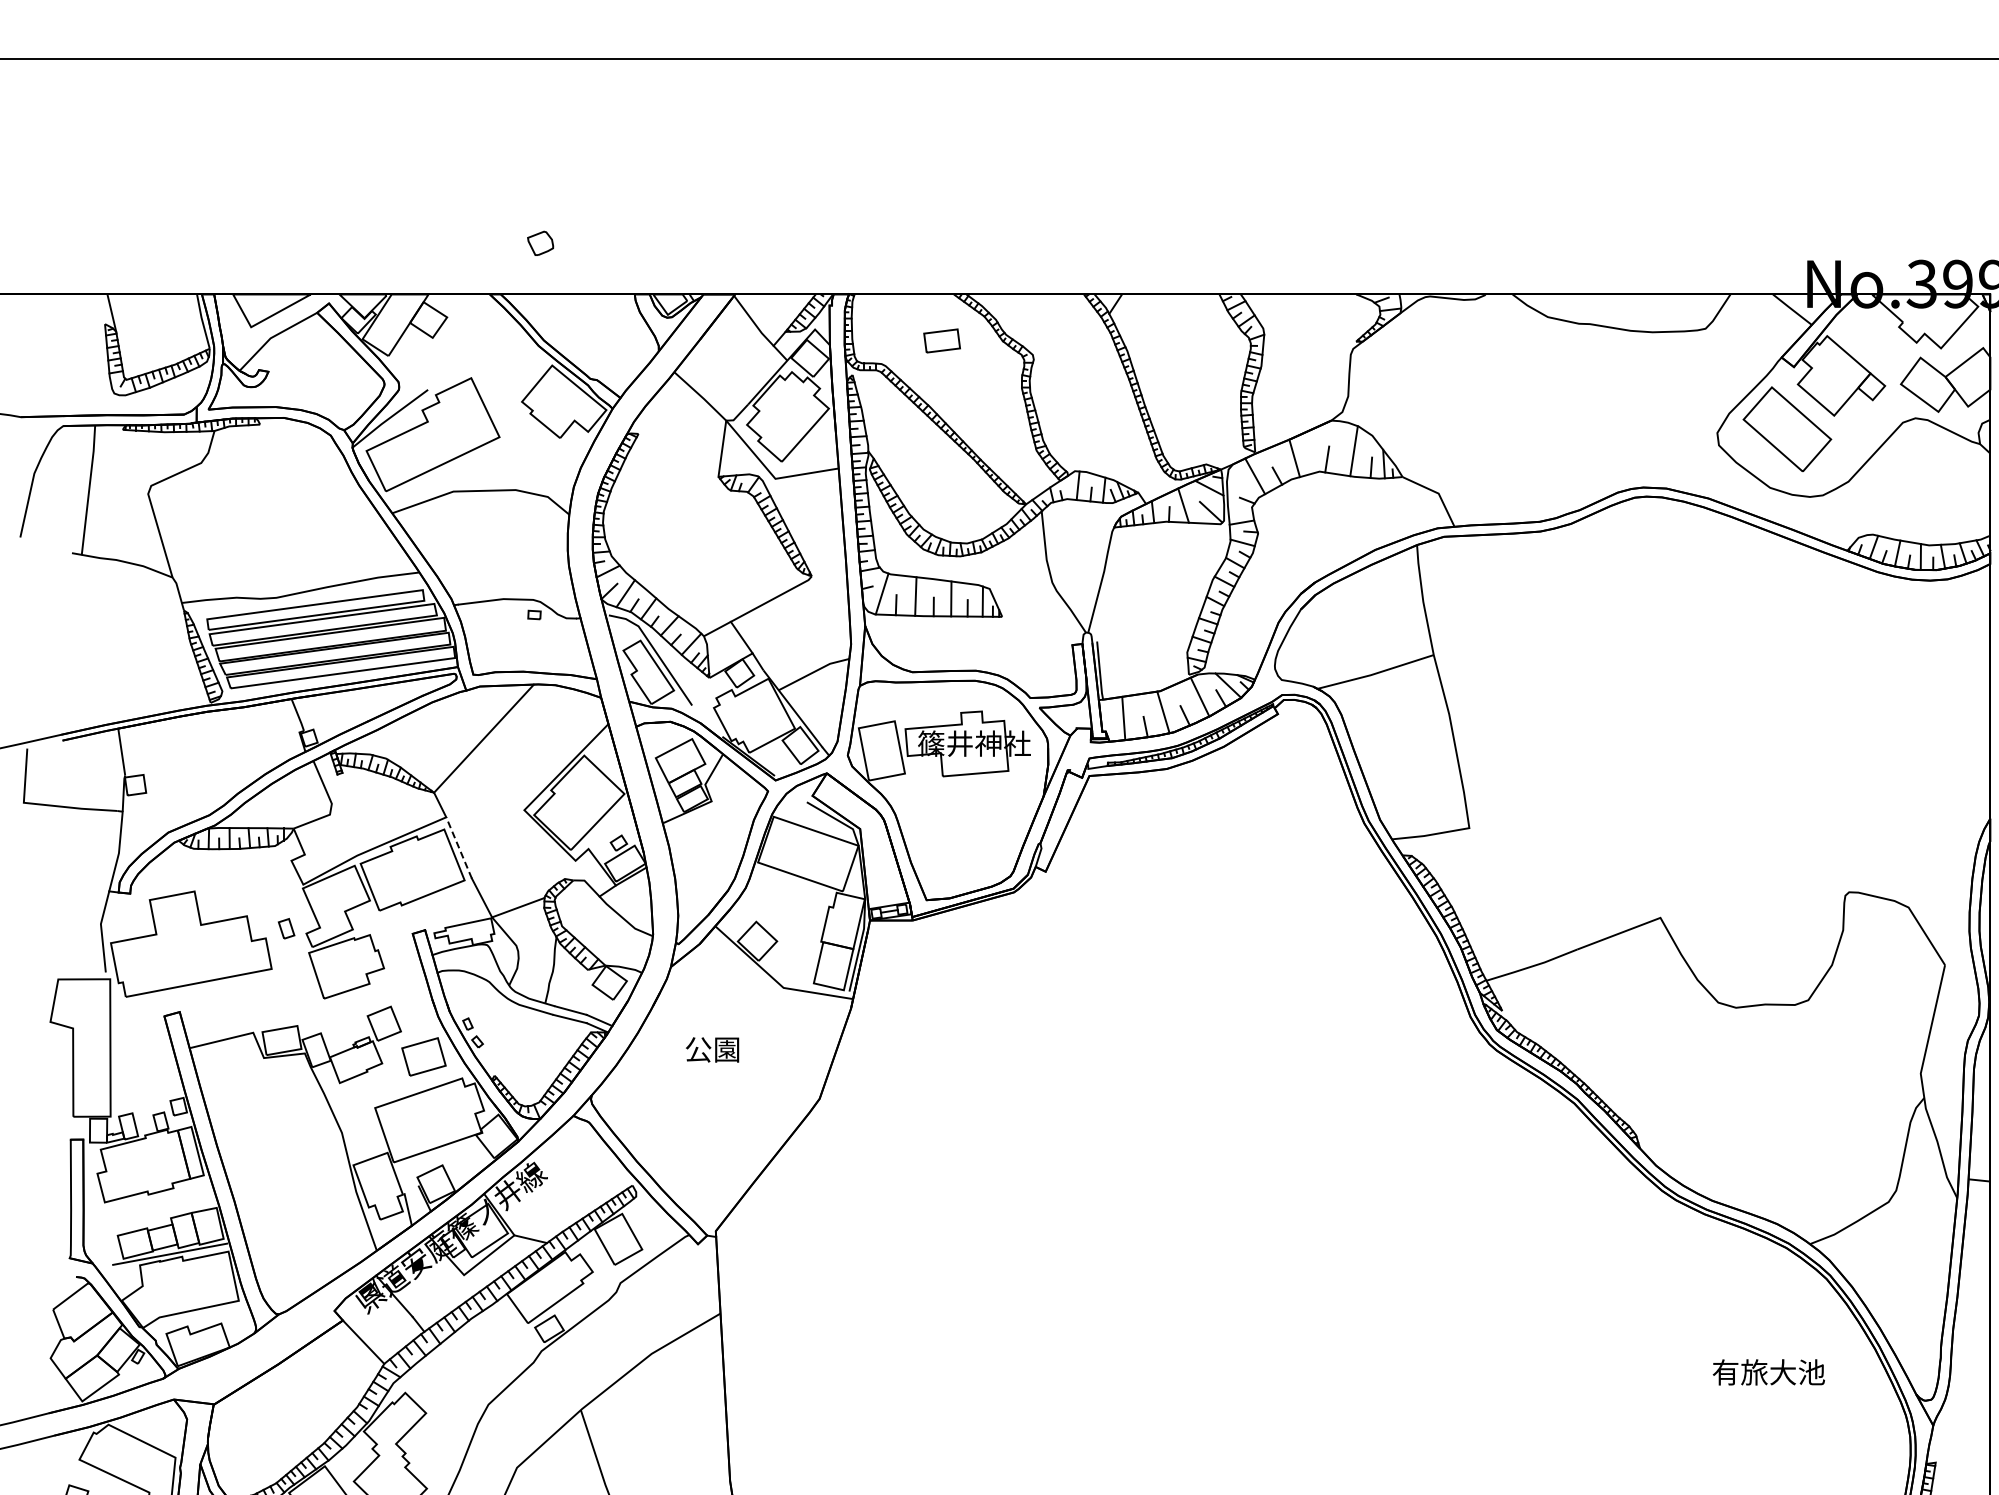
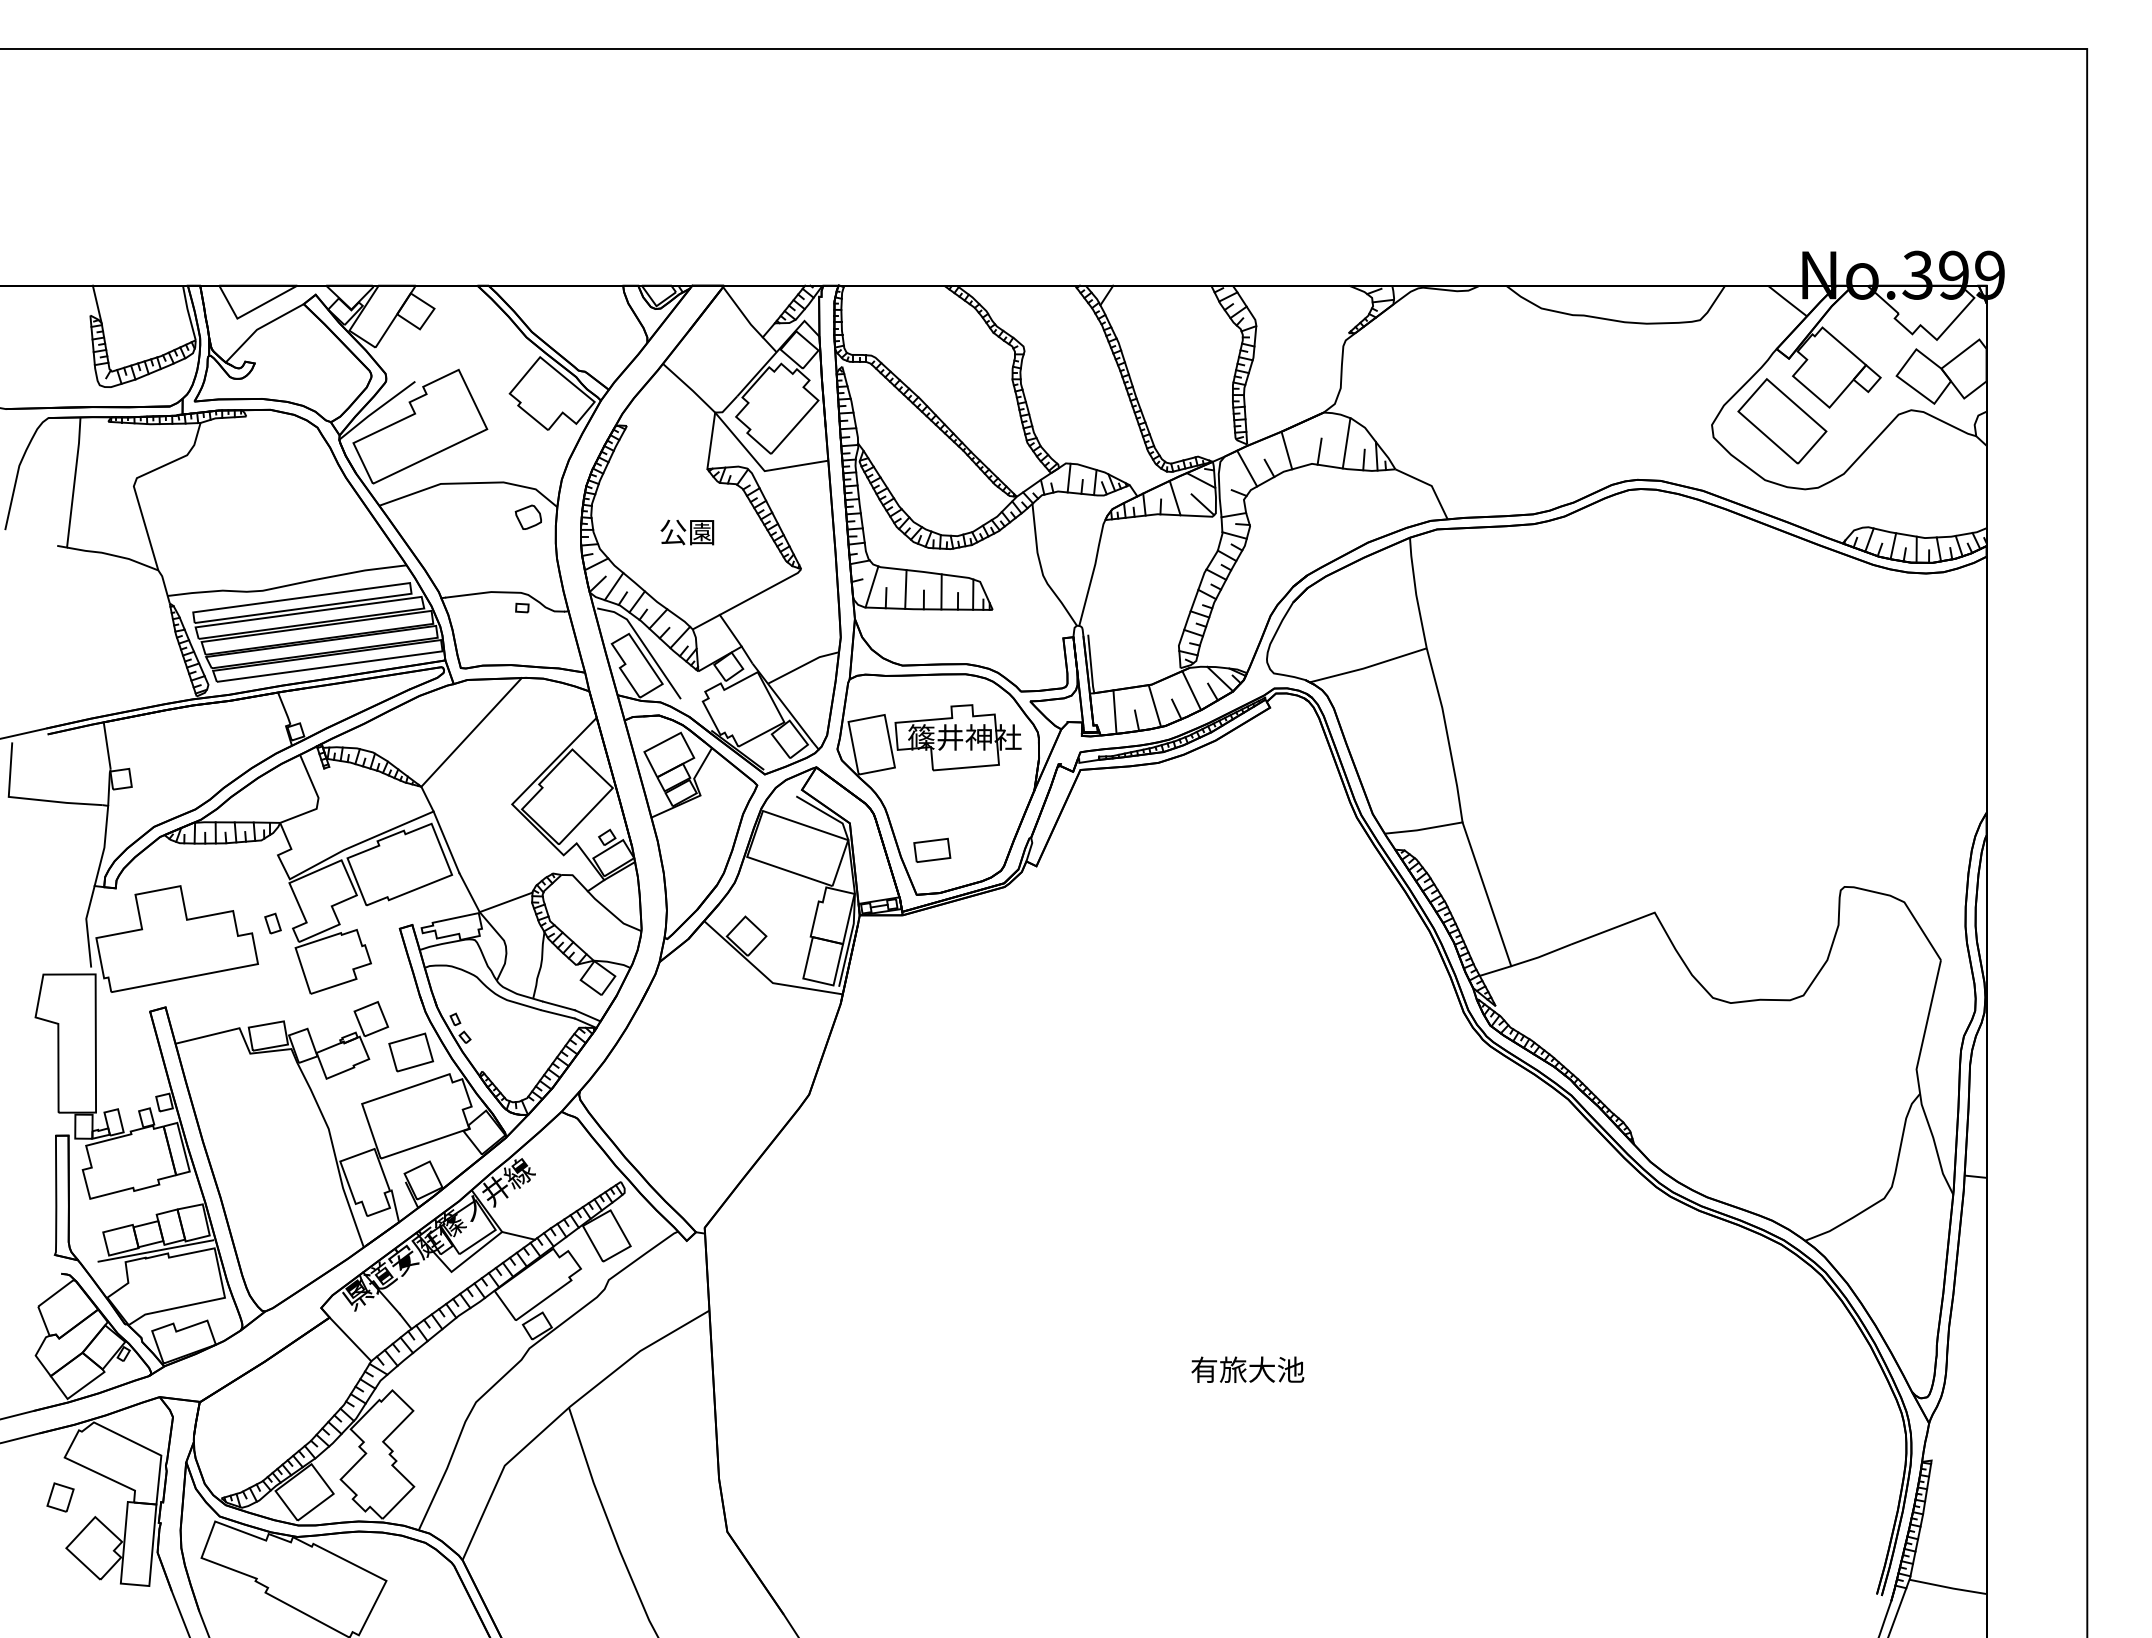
part: (539, 242) -> (527, 516), moved
part: (942, 340) -> (932, 849), moved
line: (459, 847) -> (446, 841), dashed -> solid
line: (1493, 899) -> (1486, 894), added
text: (712, 1049) -> (687, 532), moved
text: (1768, 1372) -> (1247, 1369), moved

